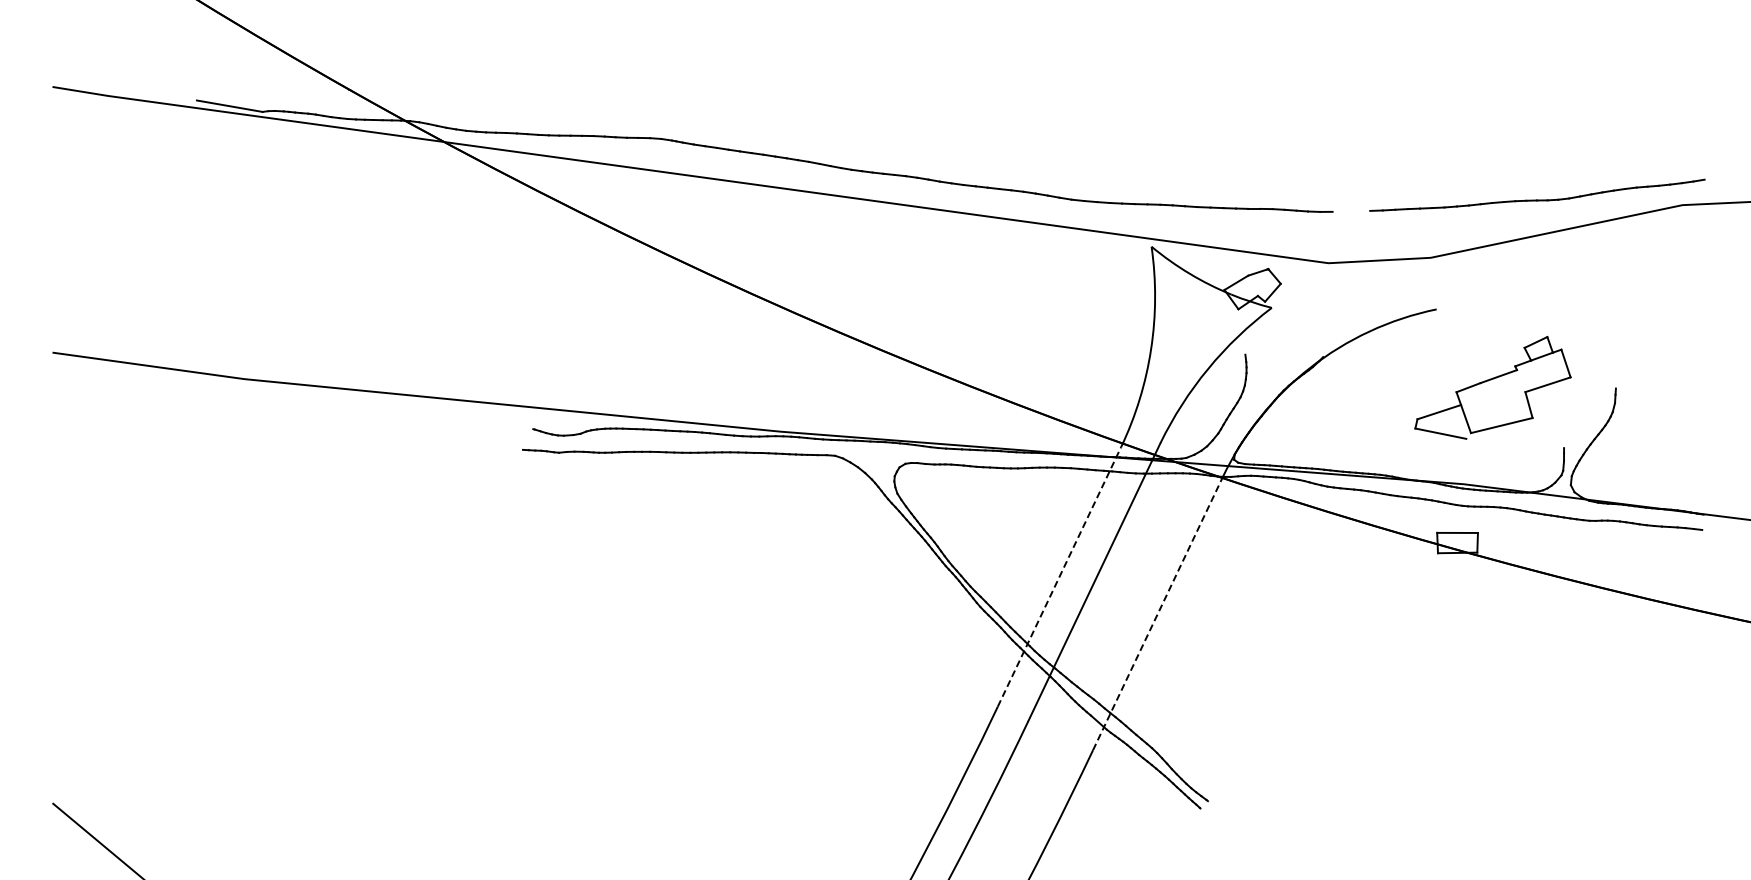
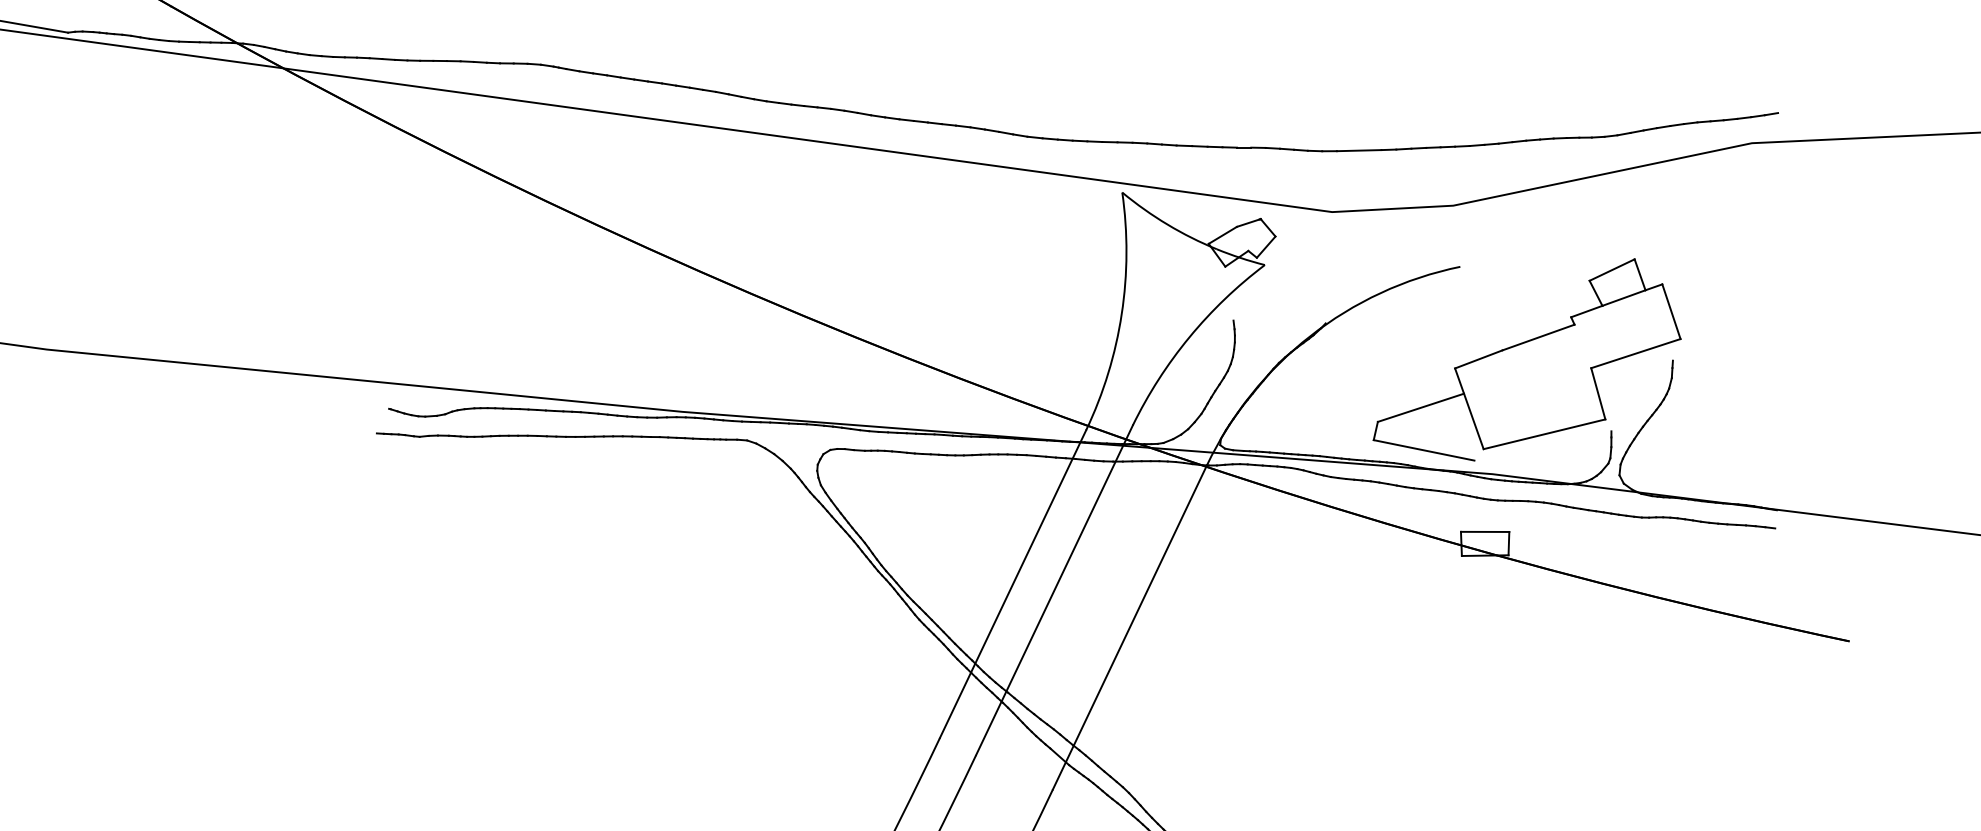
line: (1351, 210) -> (1359, 149), added
part: (1492, 387) -> (1526, 359), size x1.67
line: (1059, 576) -> (1013, 583), dashed -> solid
line: (1158, 613) -> (1130, 627), dashed -> solid

